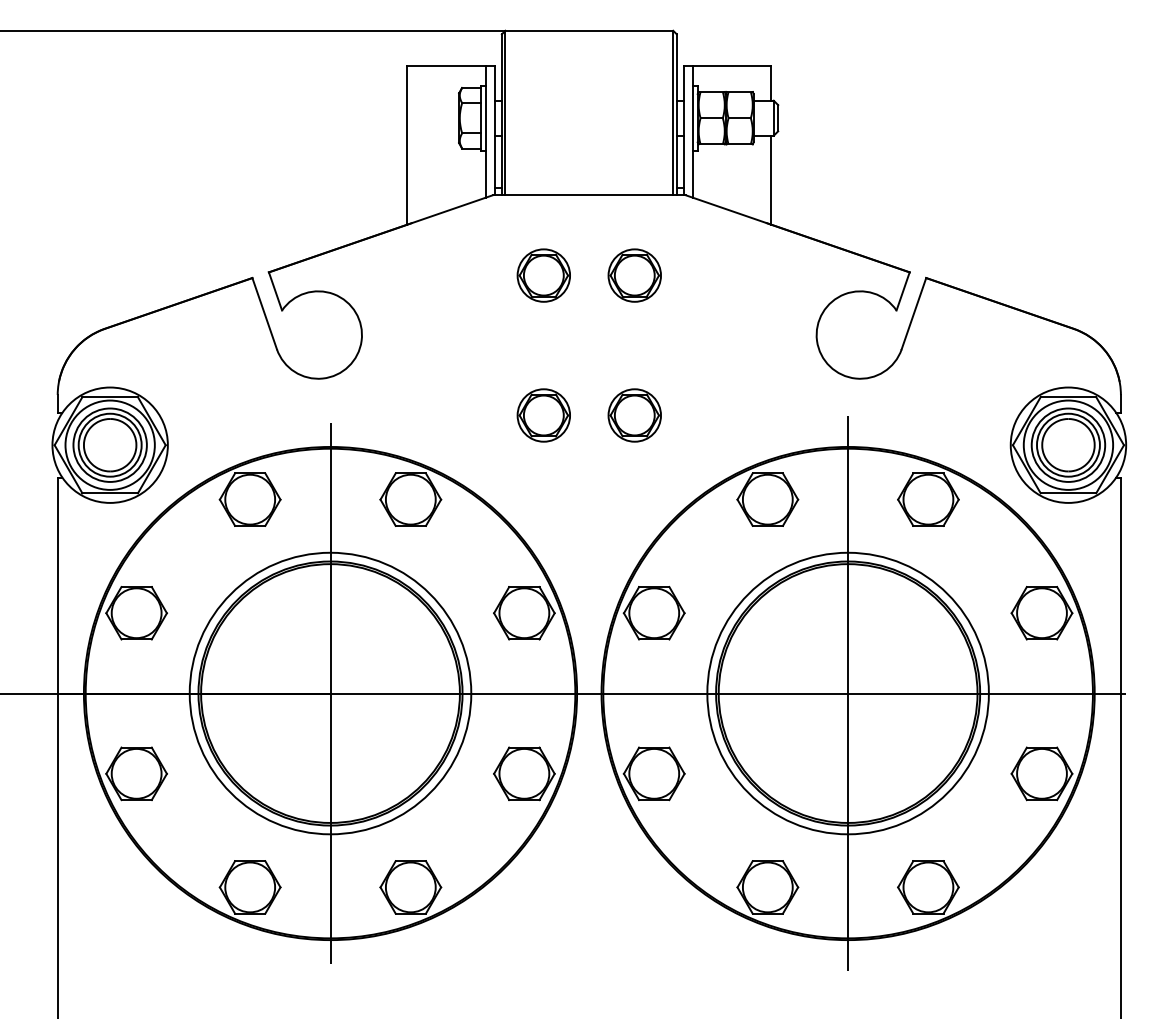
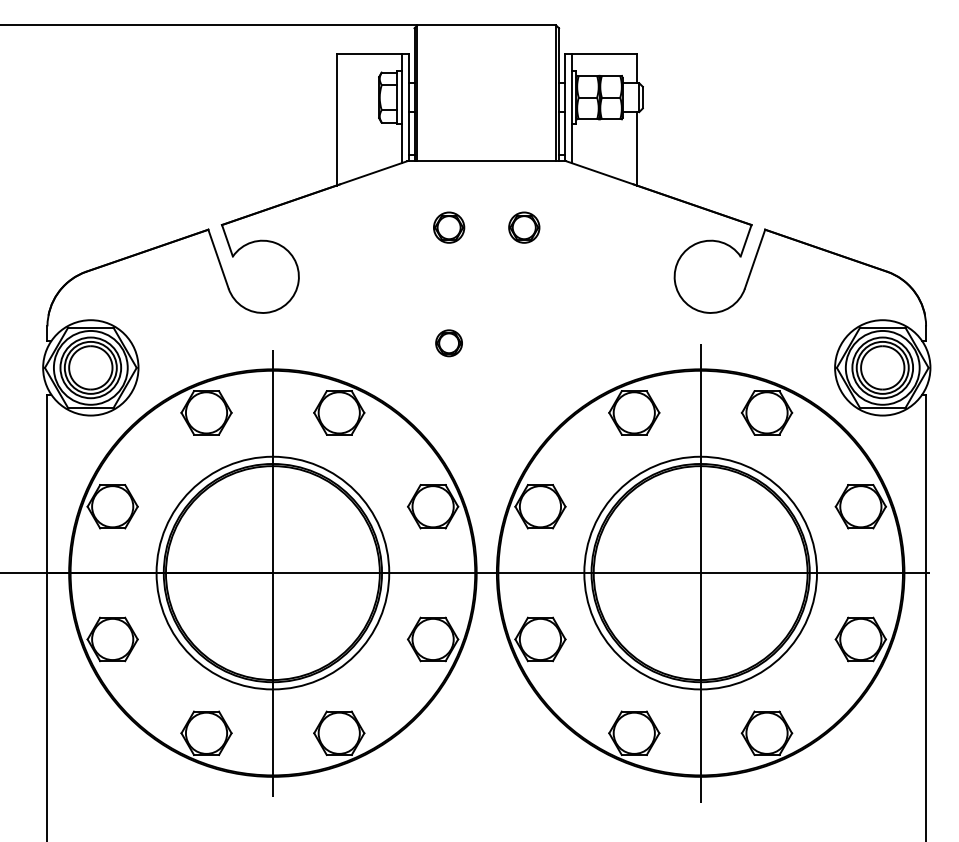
part: (543, 275) -> (448, 227), size x0.7
part: (634, 275) -> (524, 227), size x0.7
part: (543, 415) -> (448, 343), size x0.6
part: (634, 415) -> (524, 343), removed

